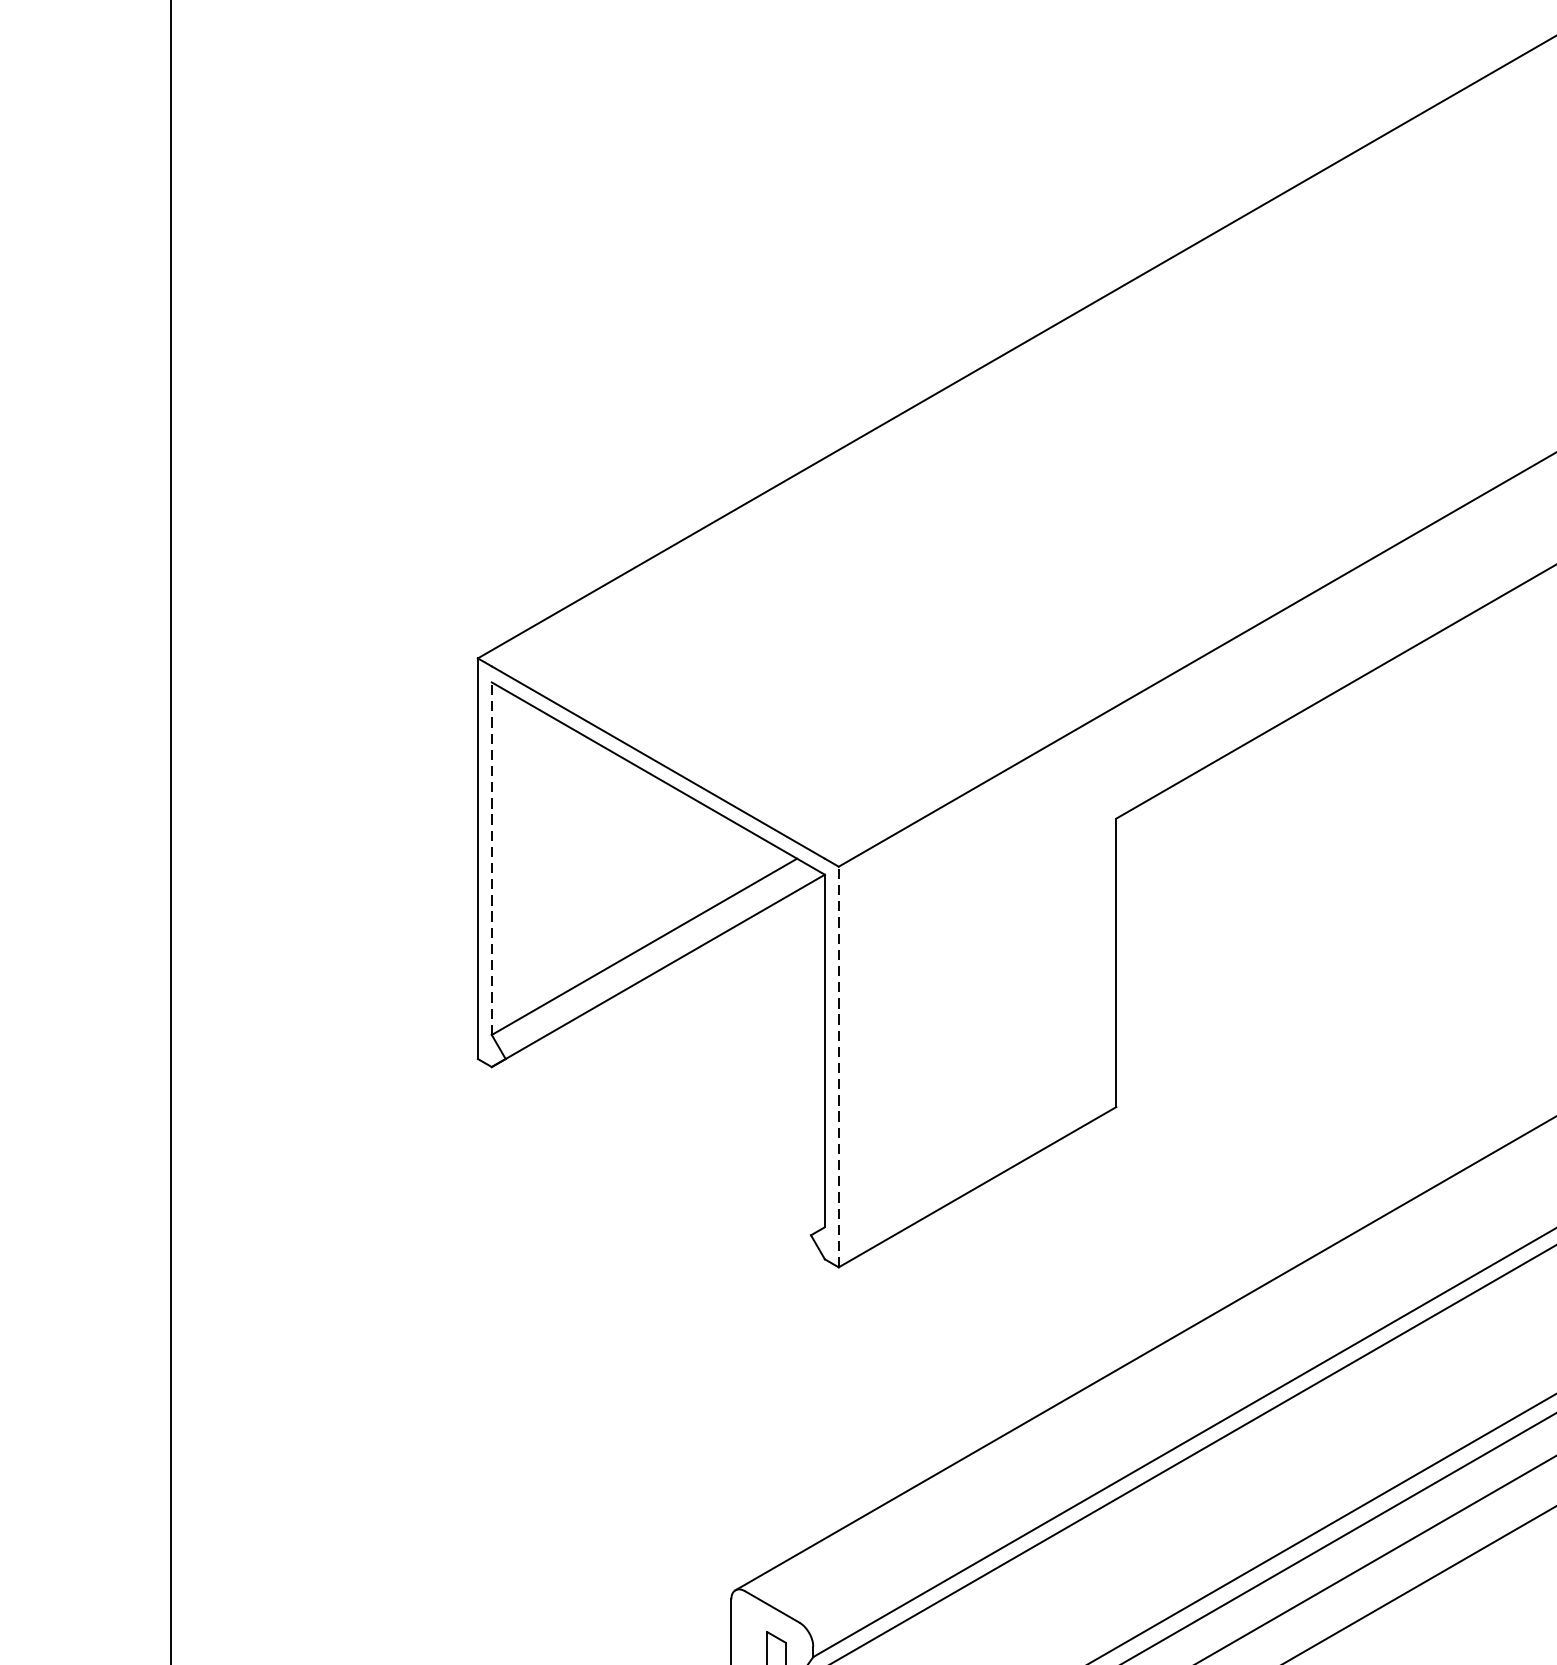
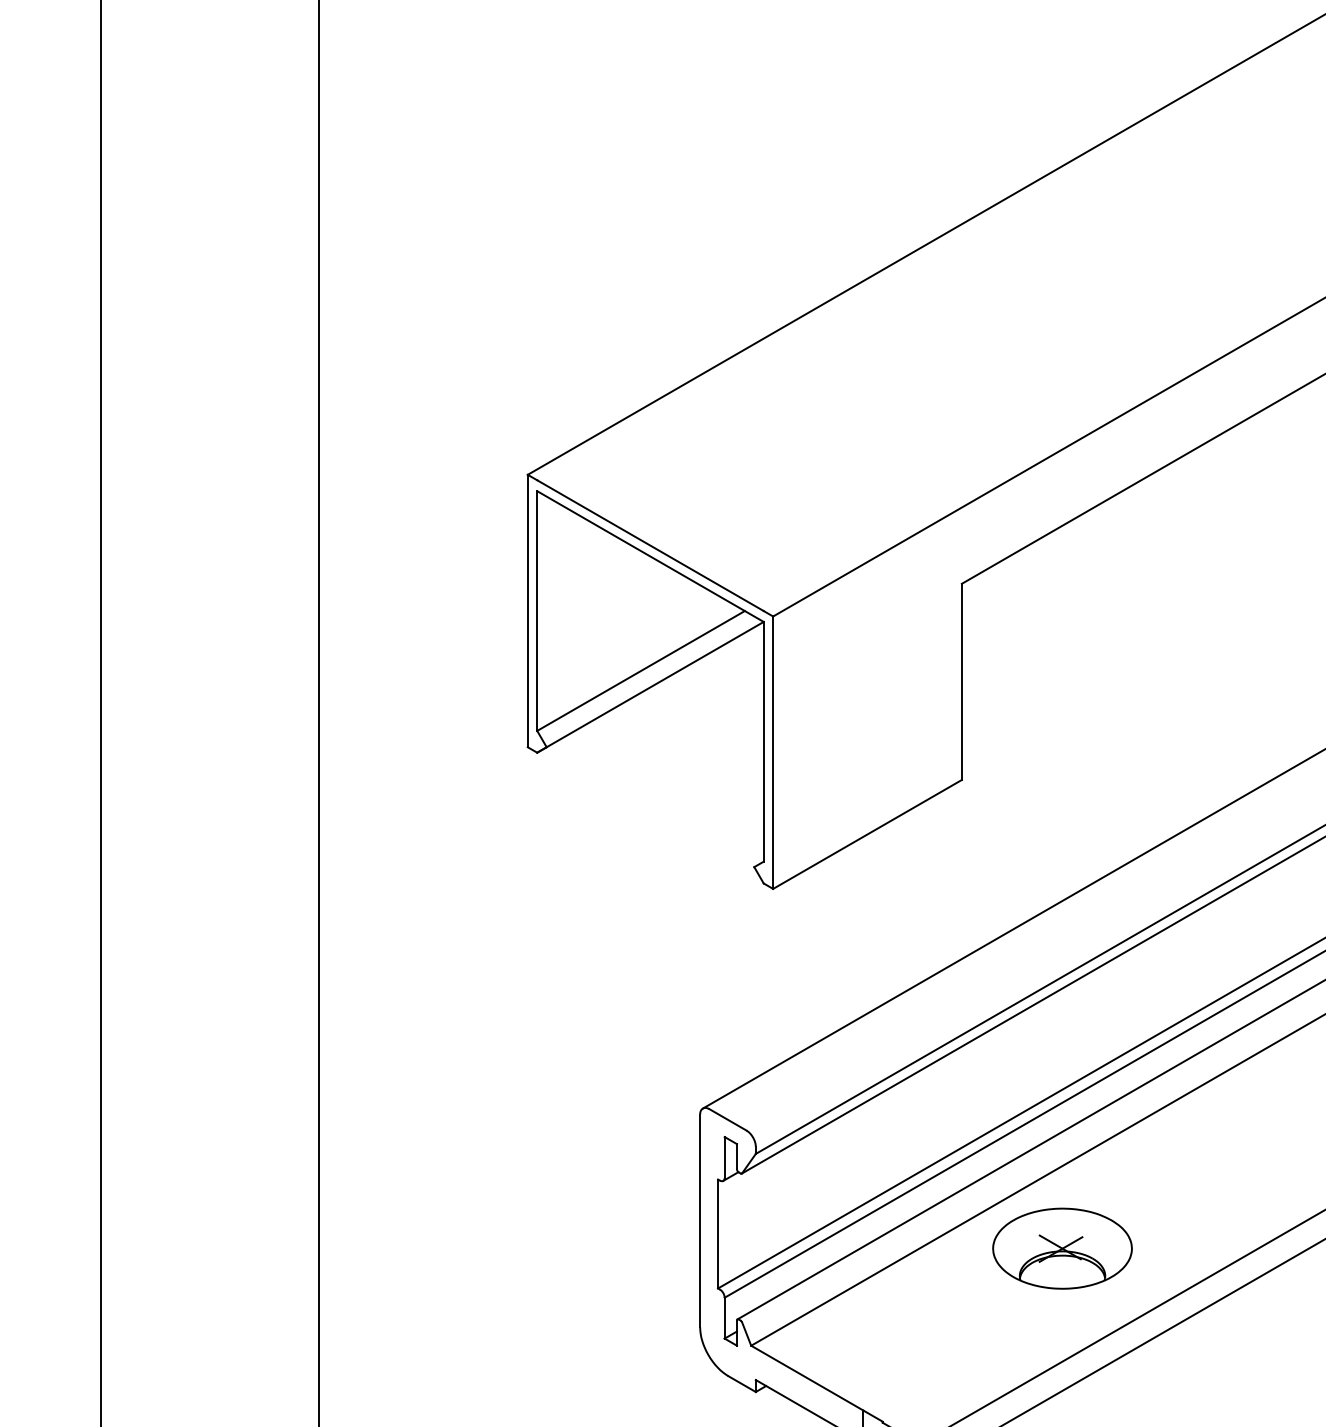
line: (492, 859) -> (537, 611), dashed -> solid
line: (839, 1066) -> (773, 752), dashed -> solid

